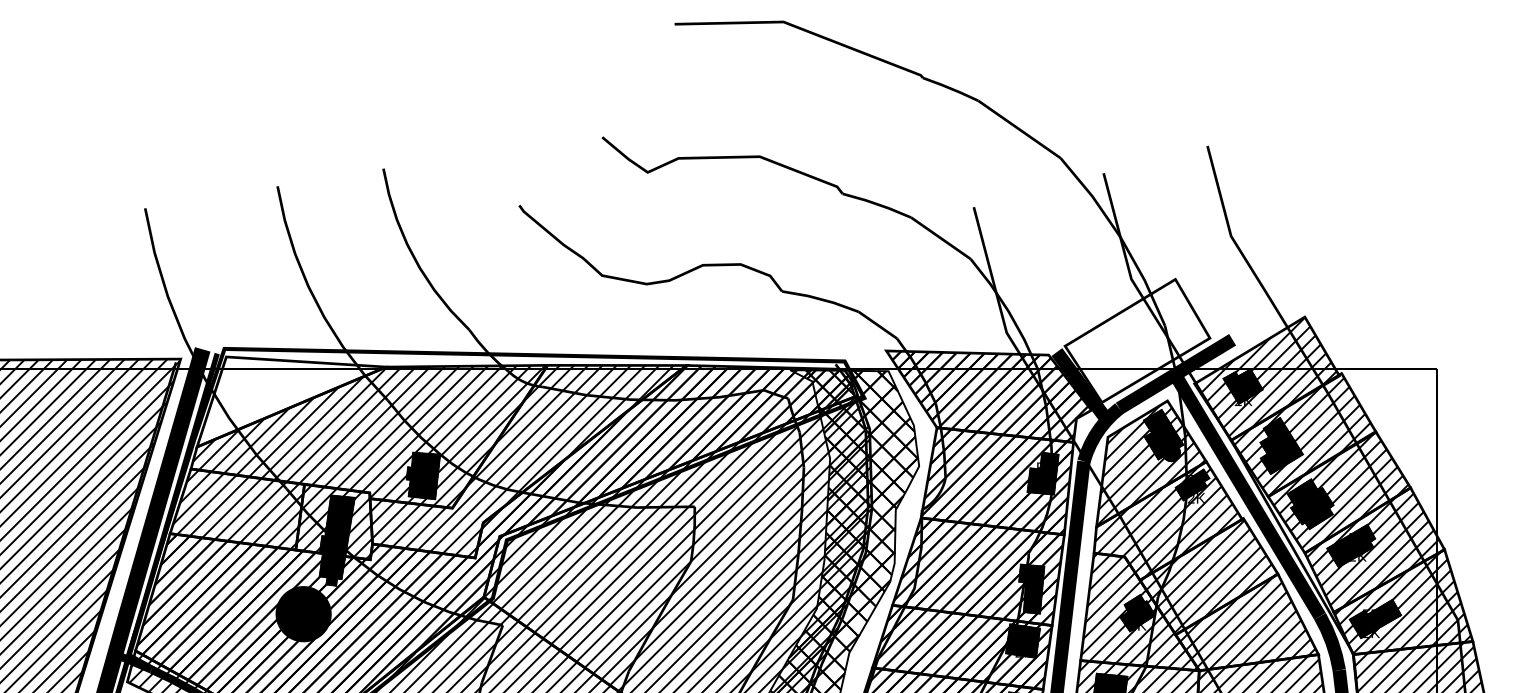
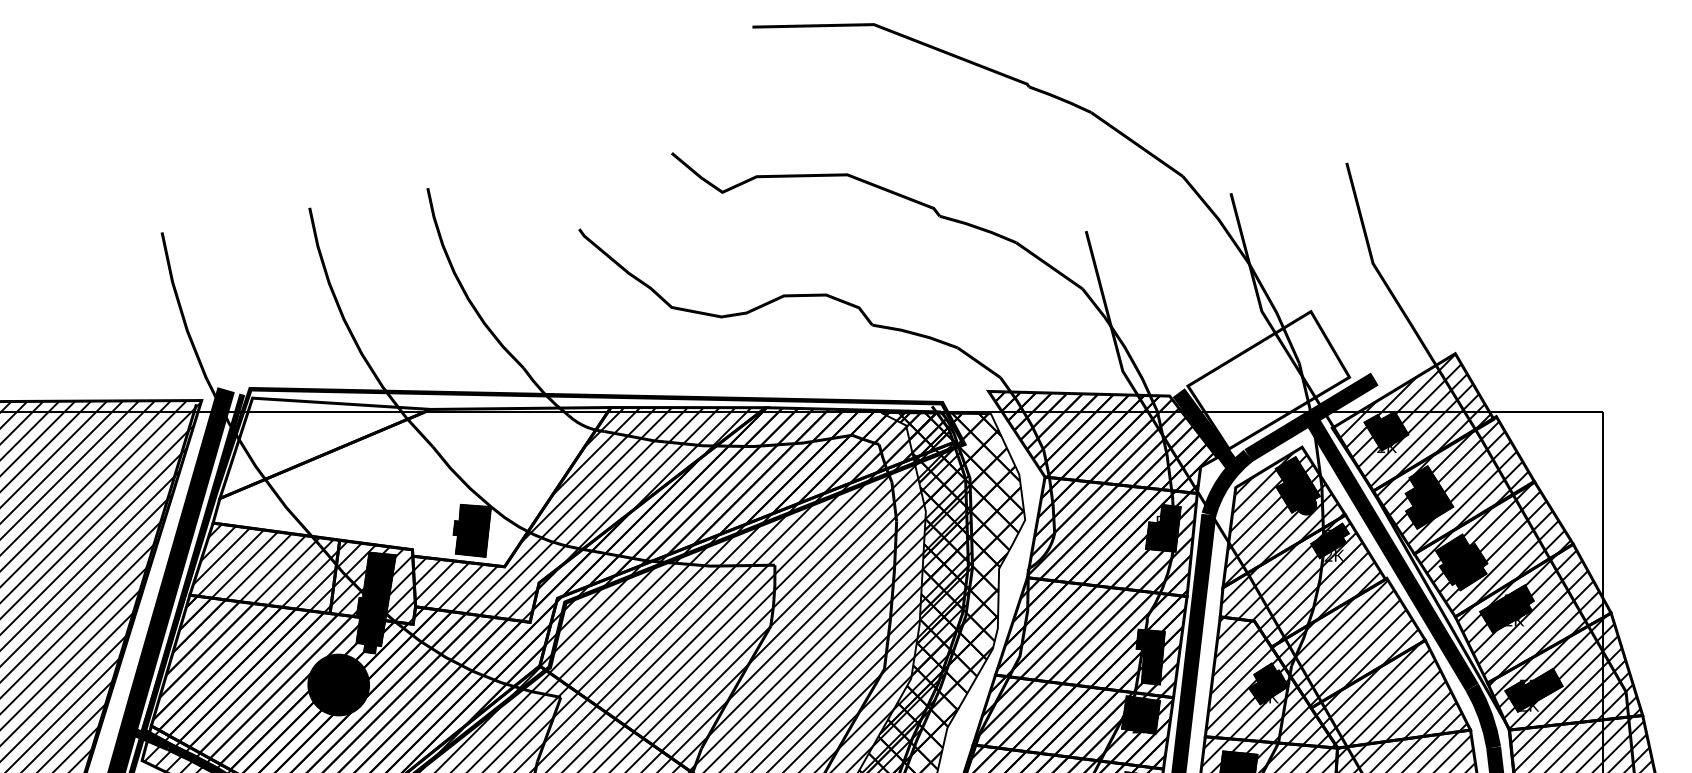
hatch: (368, 436) -> (411, 486), removed

